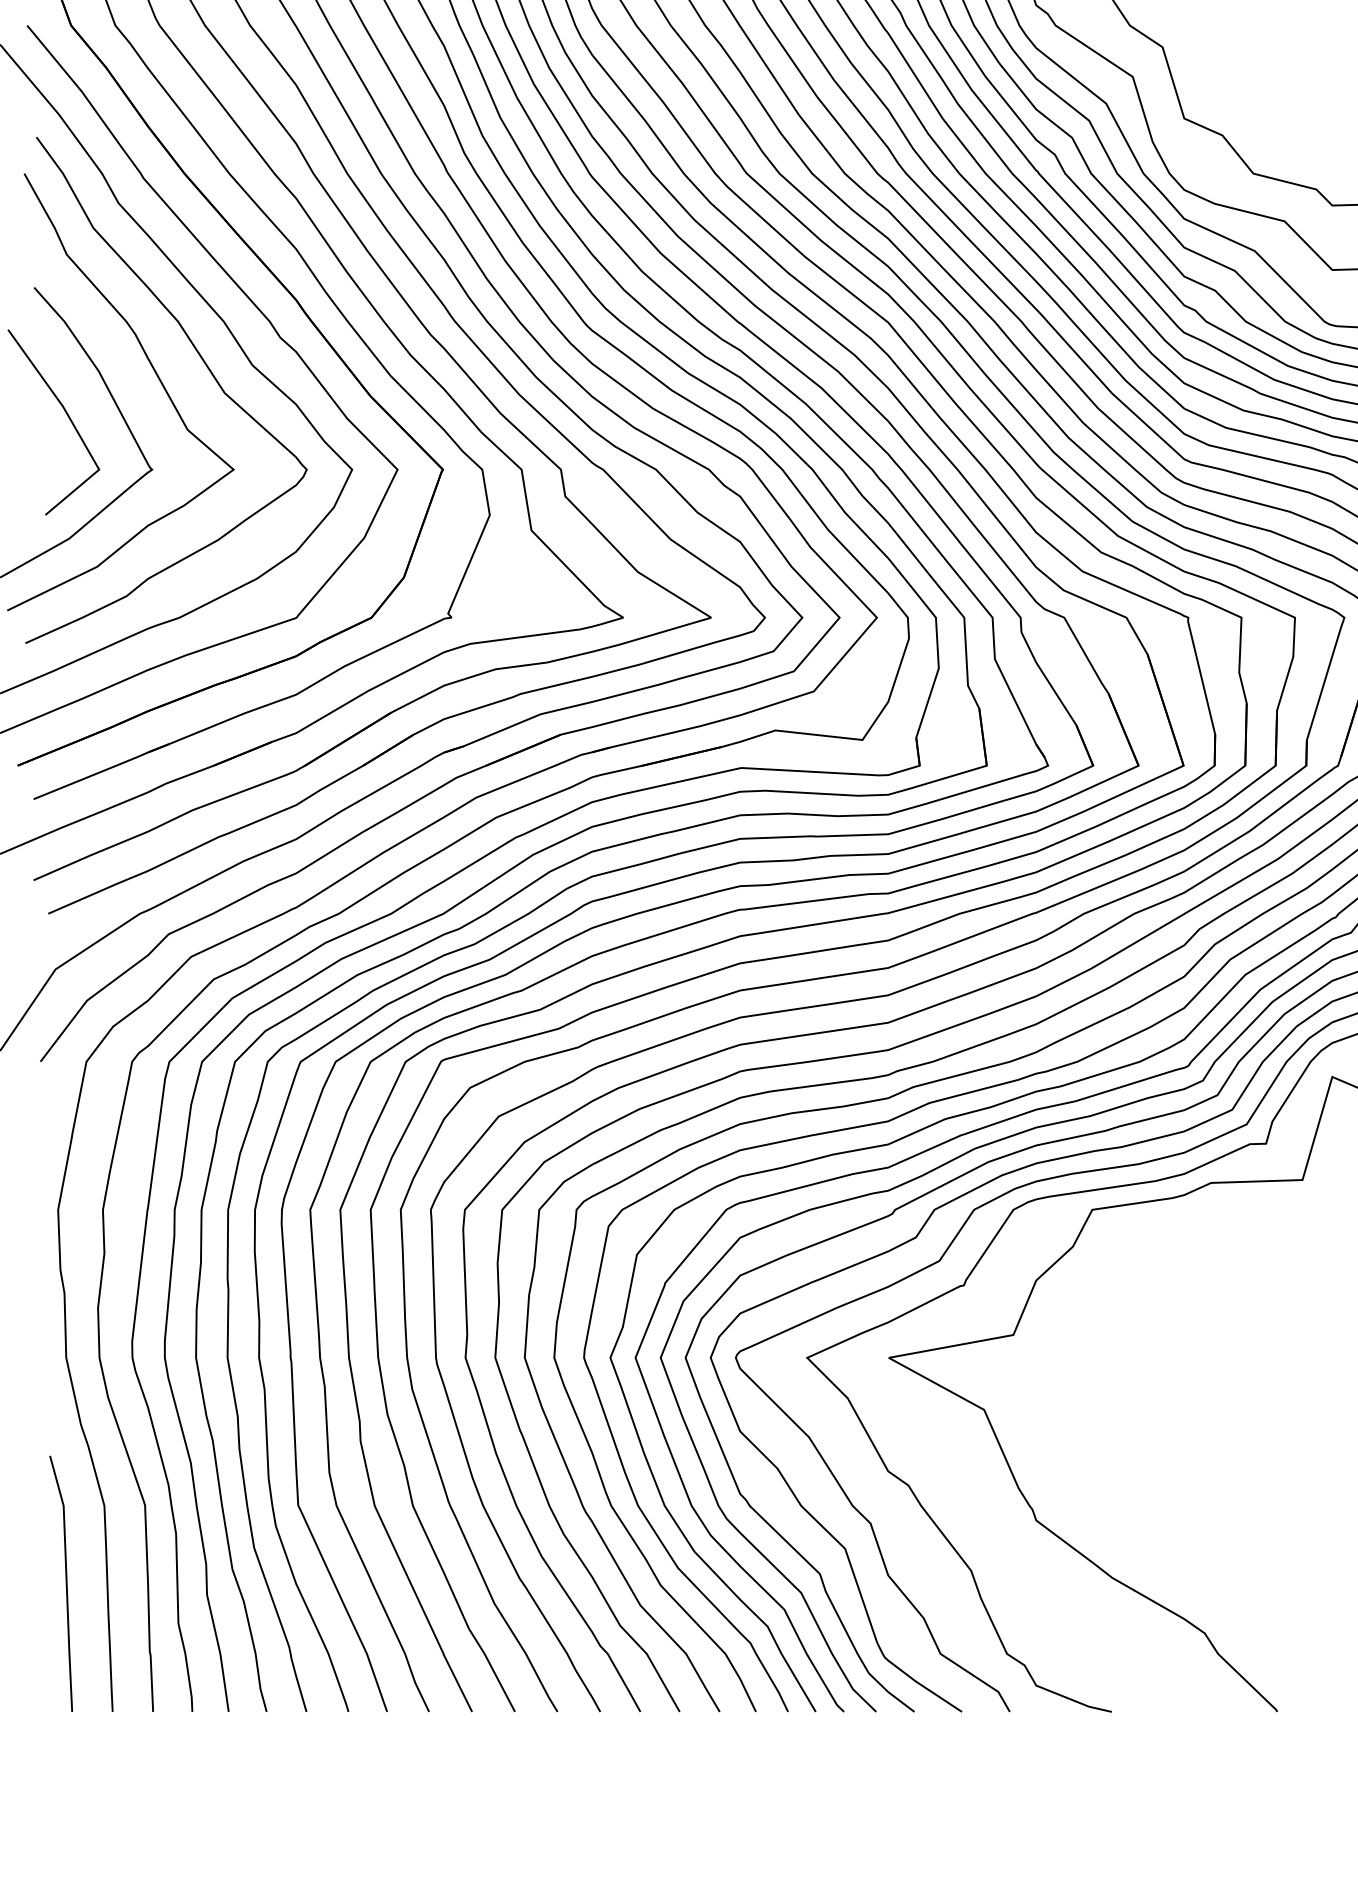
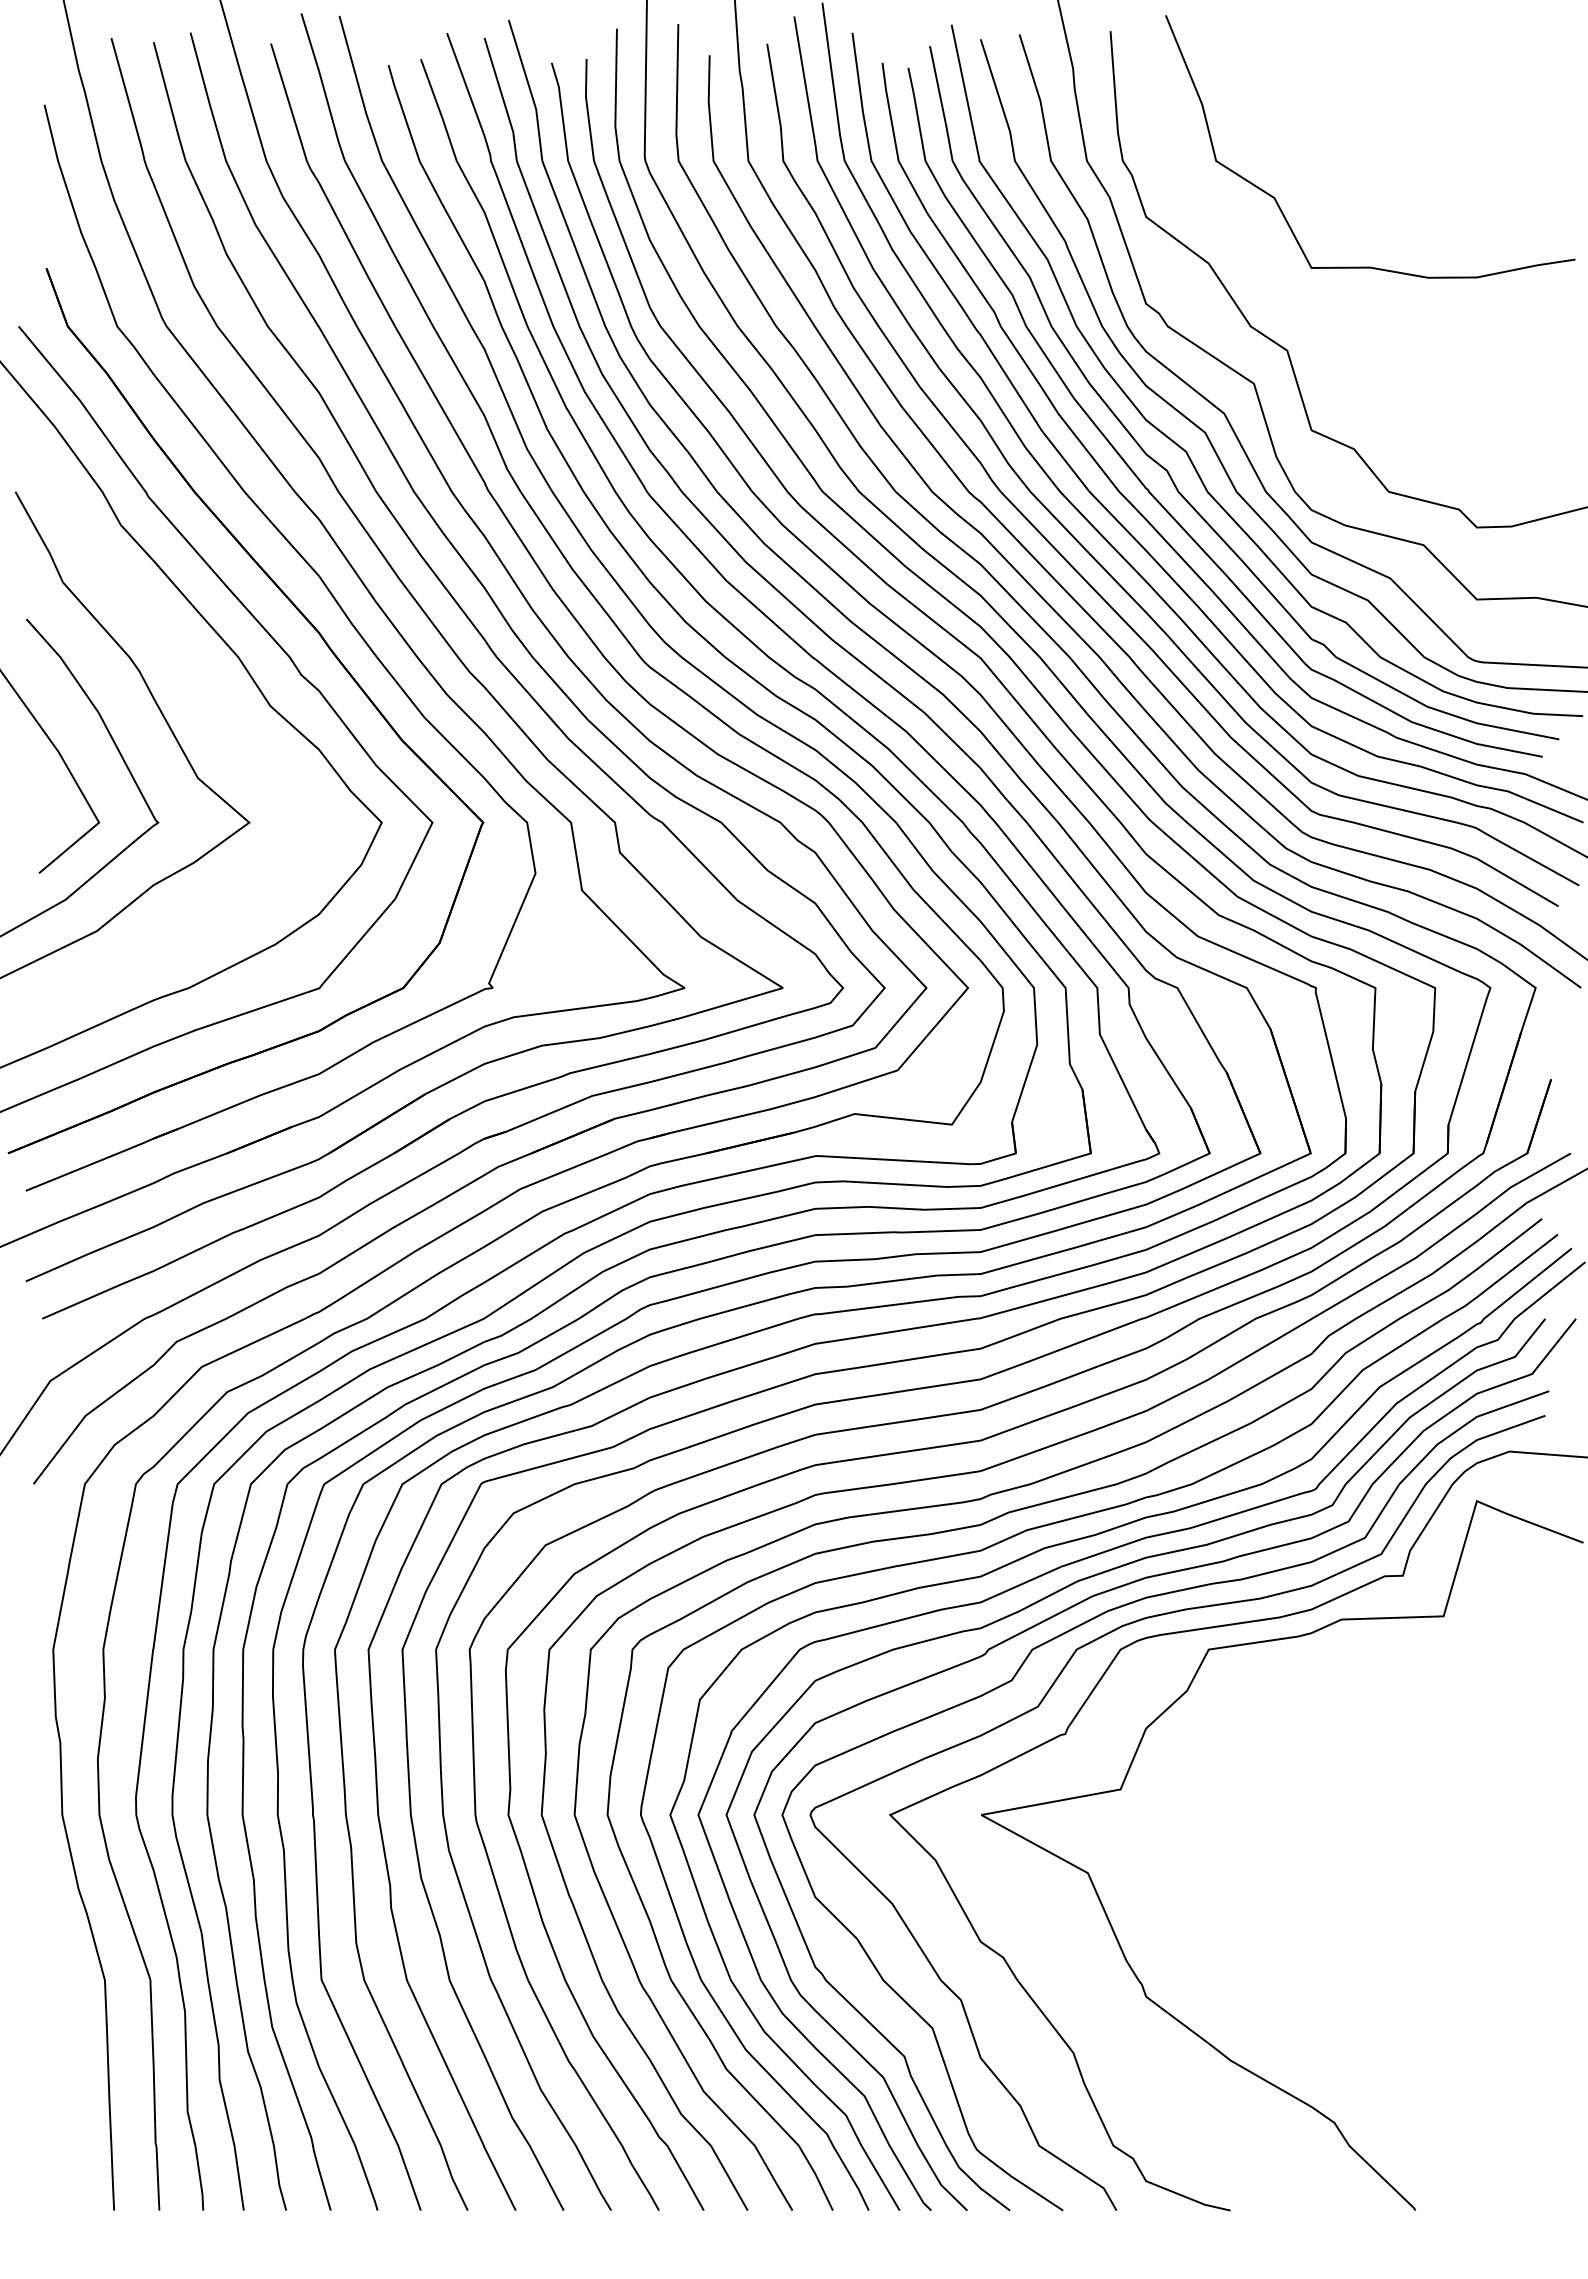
curve: (205, 364) -> (217, 705), removed
curve: (65, 1583) -> (61, 2067), removed

